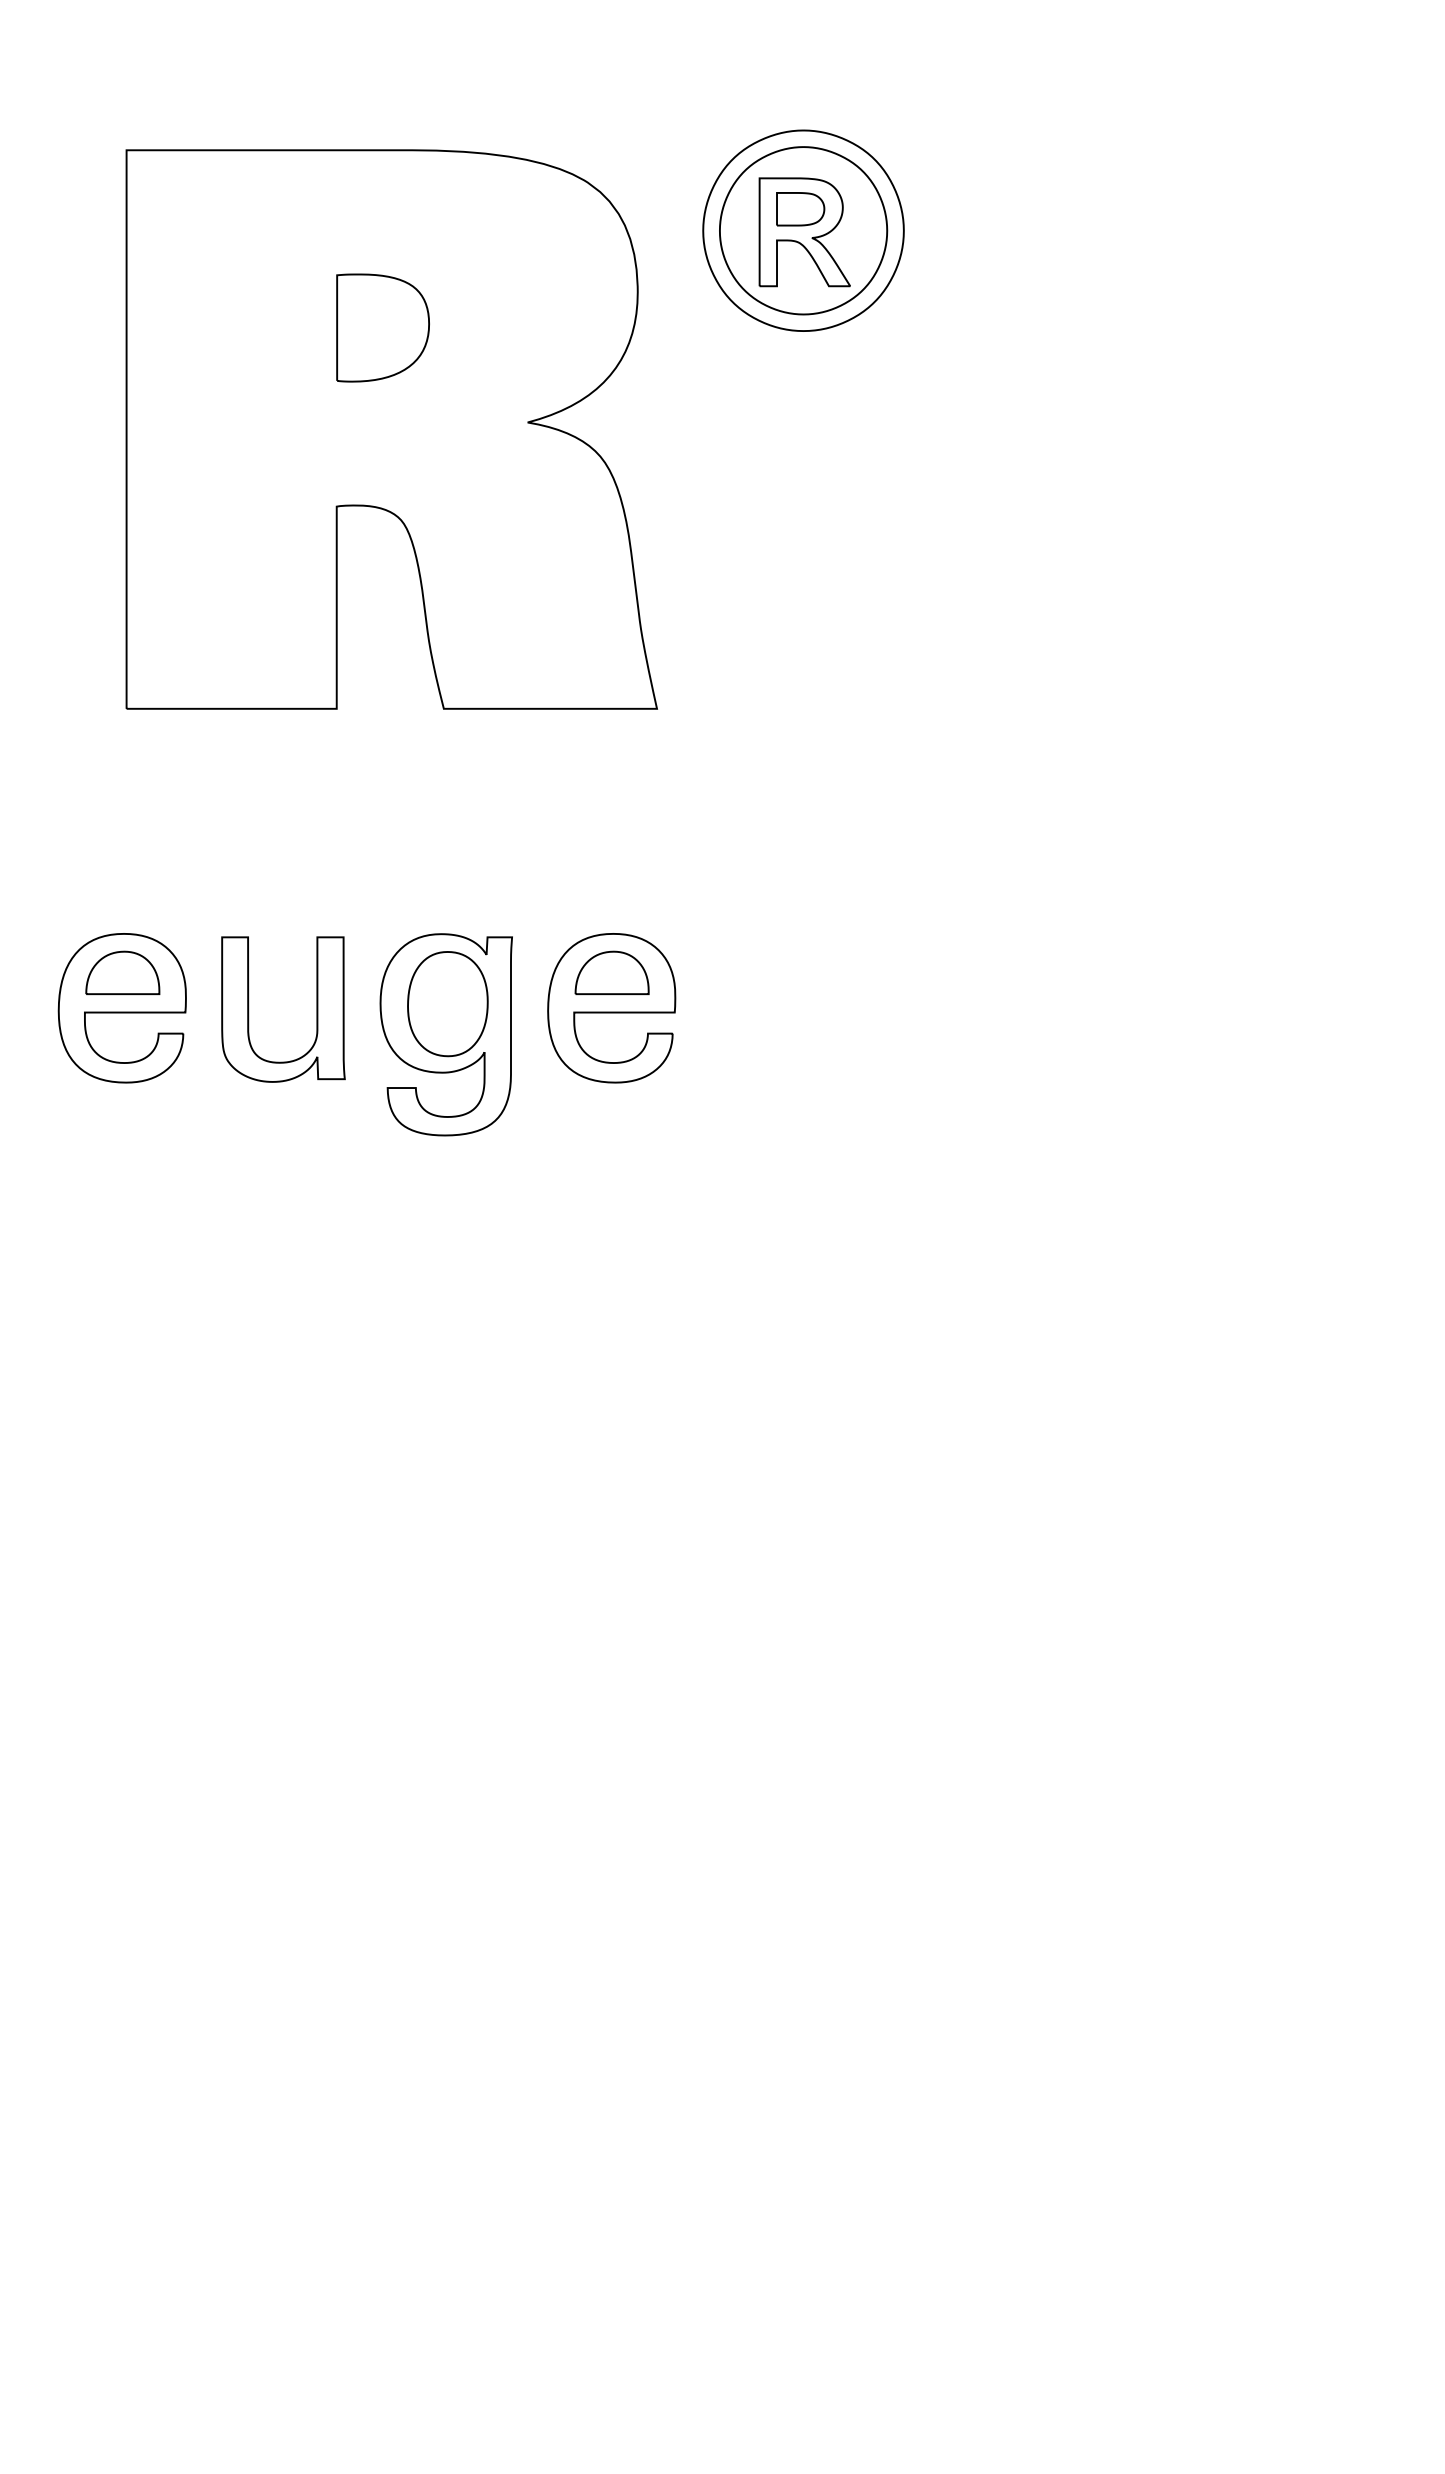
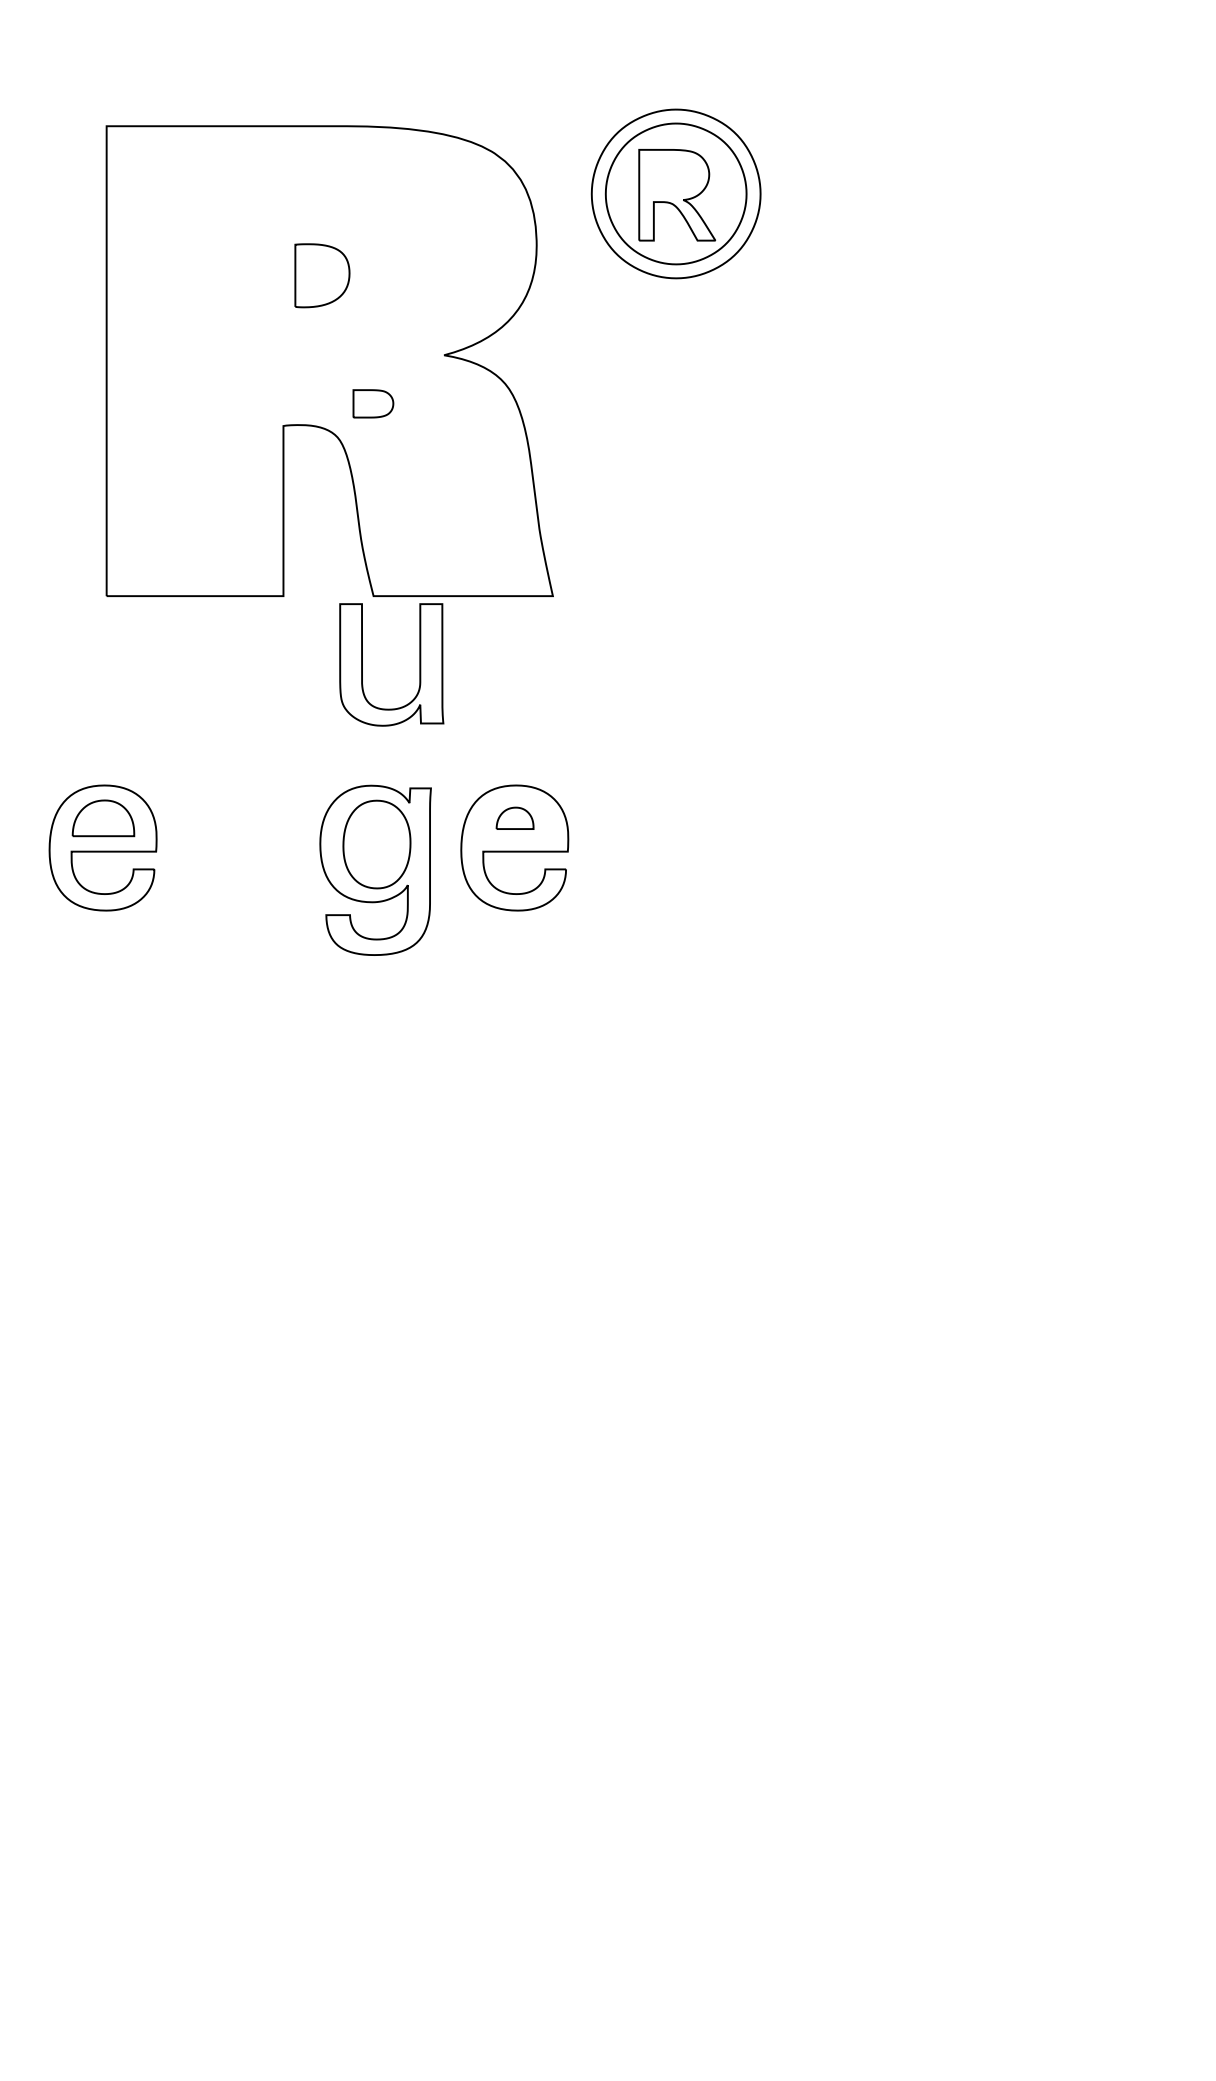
part: (800, 209) -> (373, 404), moved
part: (382, 327) -> (321, 275), size x0.7
part: (611, 972) -> (514, 817), size x0.6
part: (316, 1009) -> (419, 664), moved

